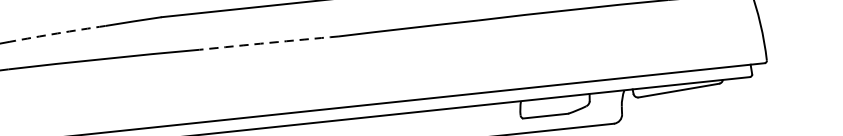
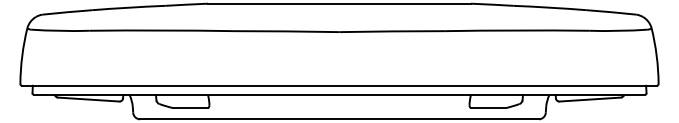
arc: (57, 33) -> (128, 7), dashed -> solid
arc: (268, 42) -> (286, 31), dashed -> solid

